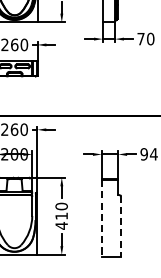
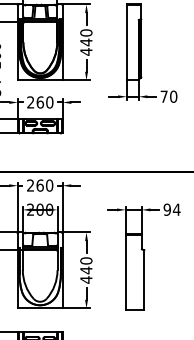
text: (61, 216) -> (86, 270), 410 -> 440
line: (101, 218) -> (125, 272), dashed -> solid
line: (120, 226) -> (144, 280), dashed -> solid

